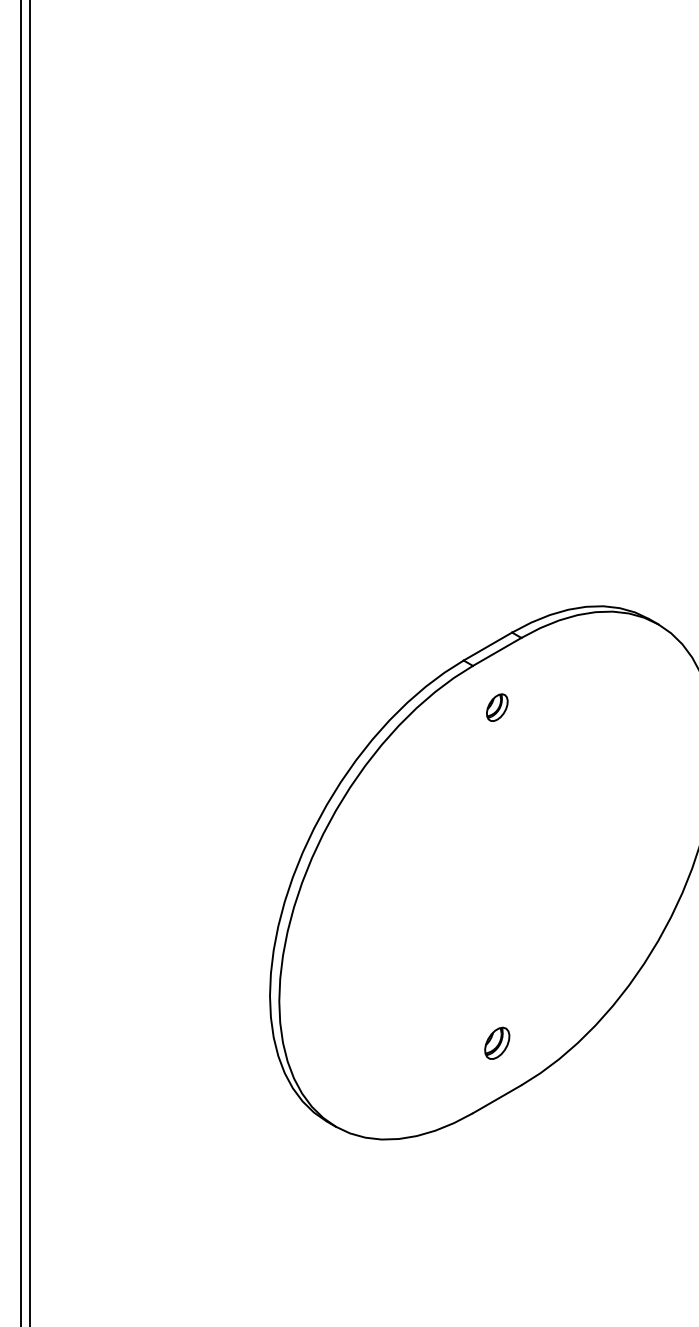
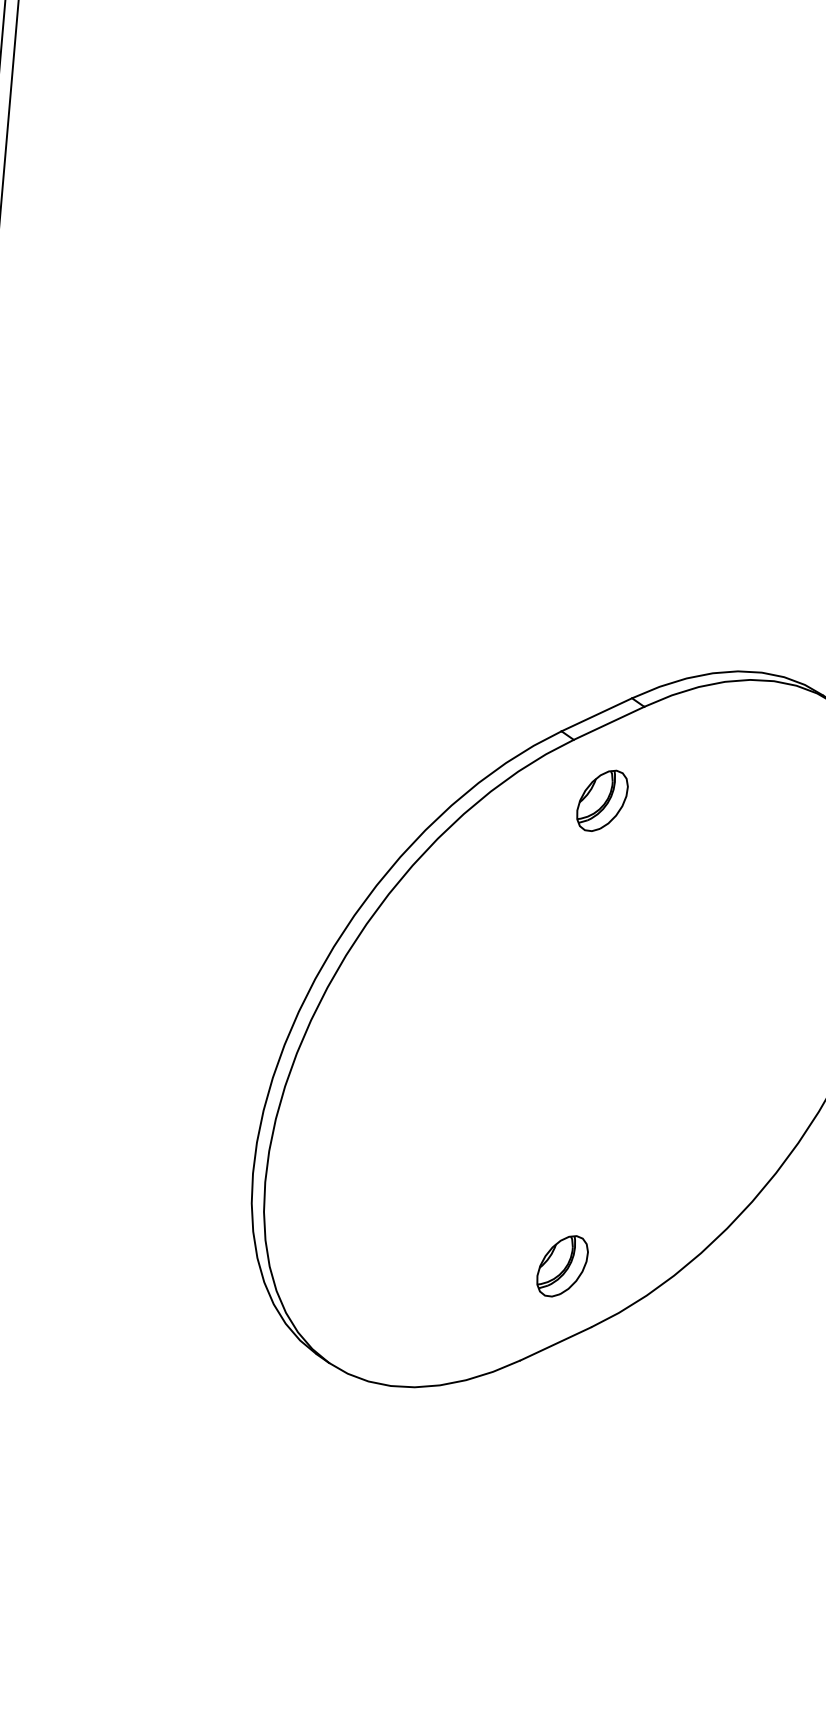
part: (497, 707) -> (602, 800), size x1.67
part: (497, 1043) -> (562, 1266), size x1.43

